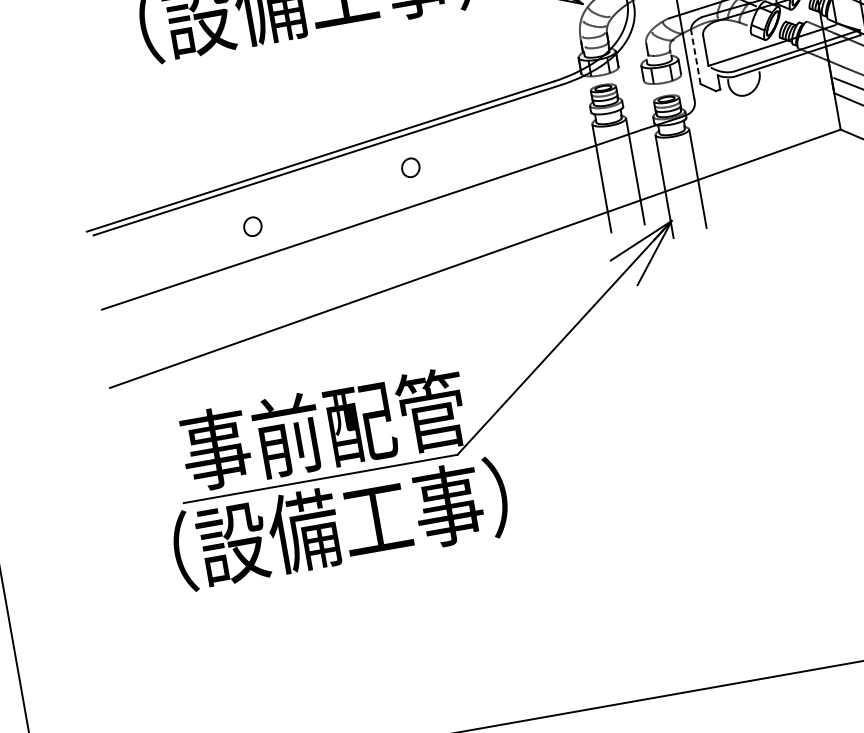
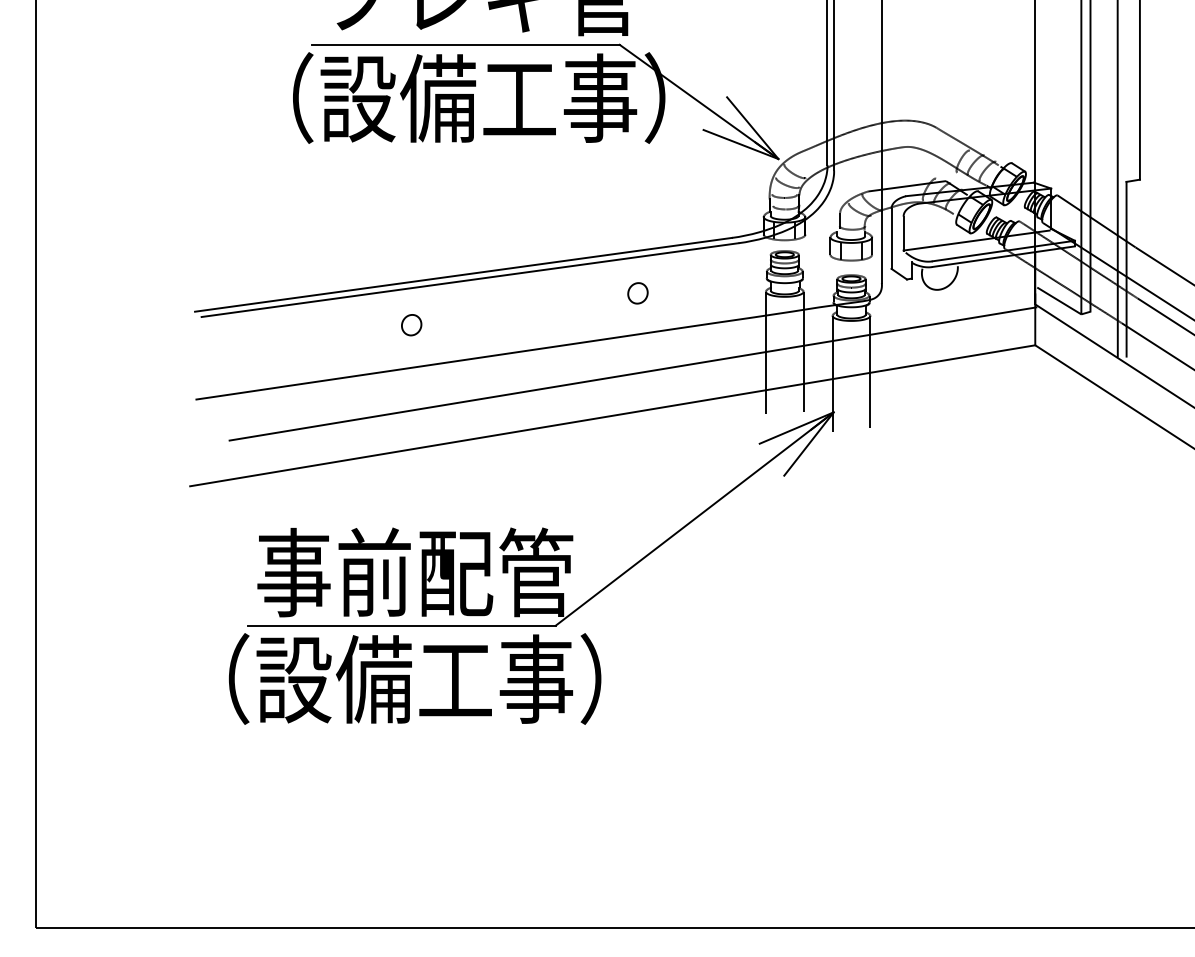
line: (695, 57) -> (891, 238), dashed -> solid
part: (410, 168) -> (637, 293), moved
line: (486, 218) -> (632, 373), added
part: (252, 227) -> (411, 325), moved

